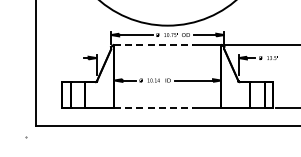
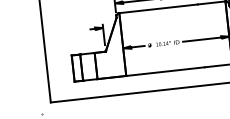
line: (154, 45) -> (159, 9), dashed -> solid
line: (154, 108) -> (166, 71), dashed -> solid

